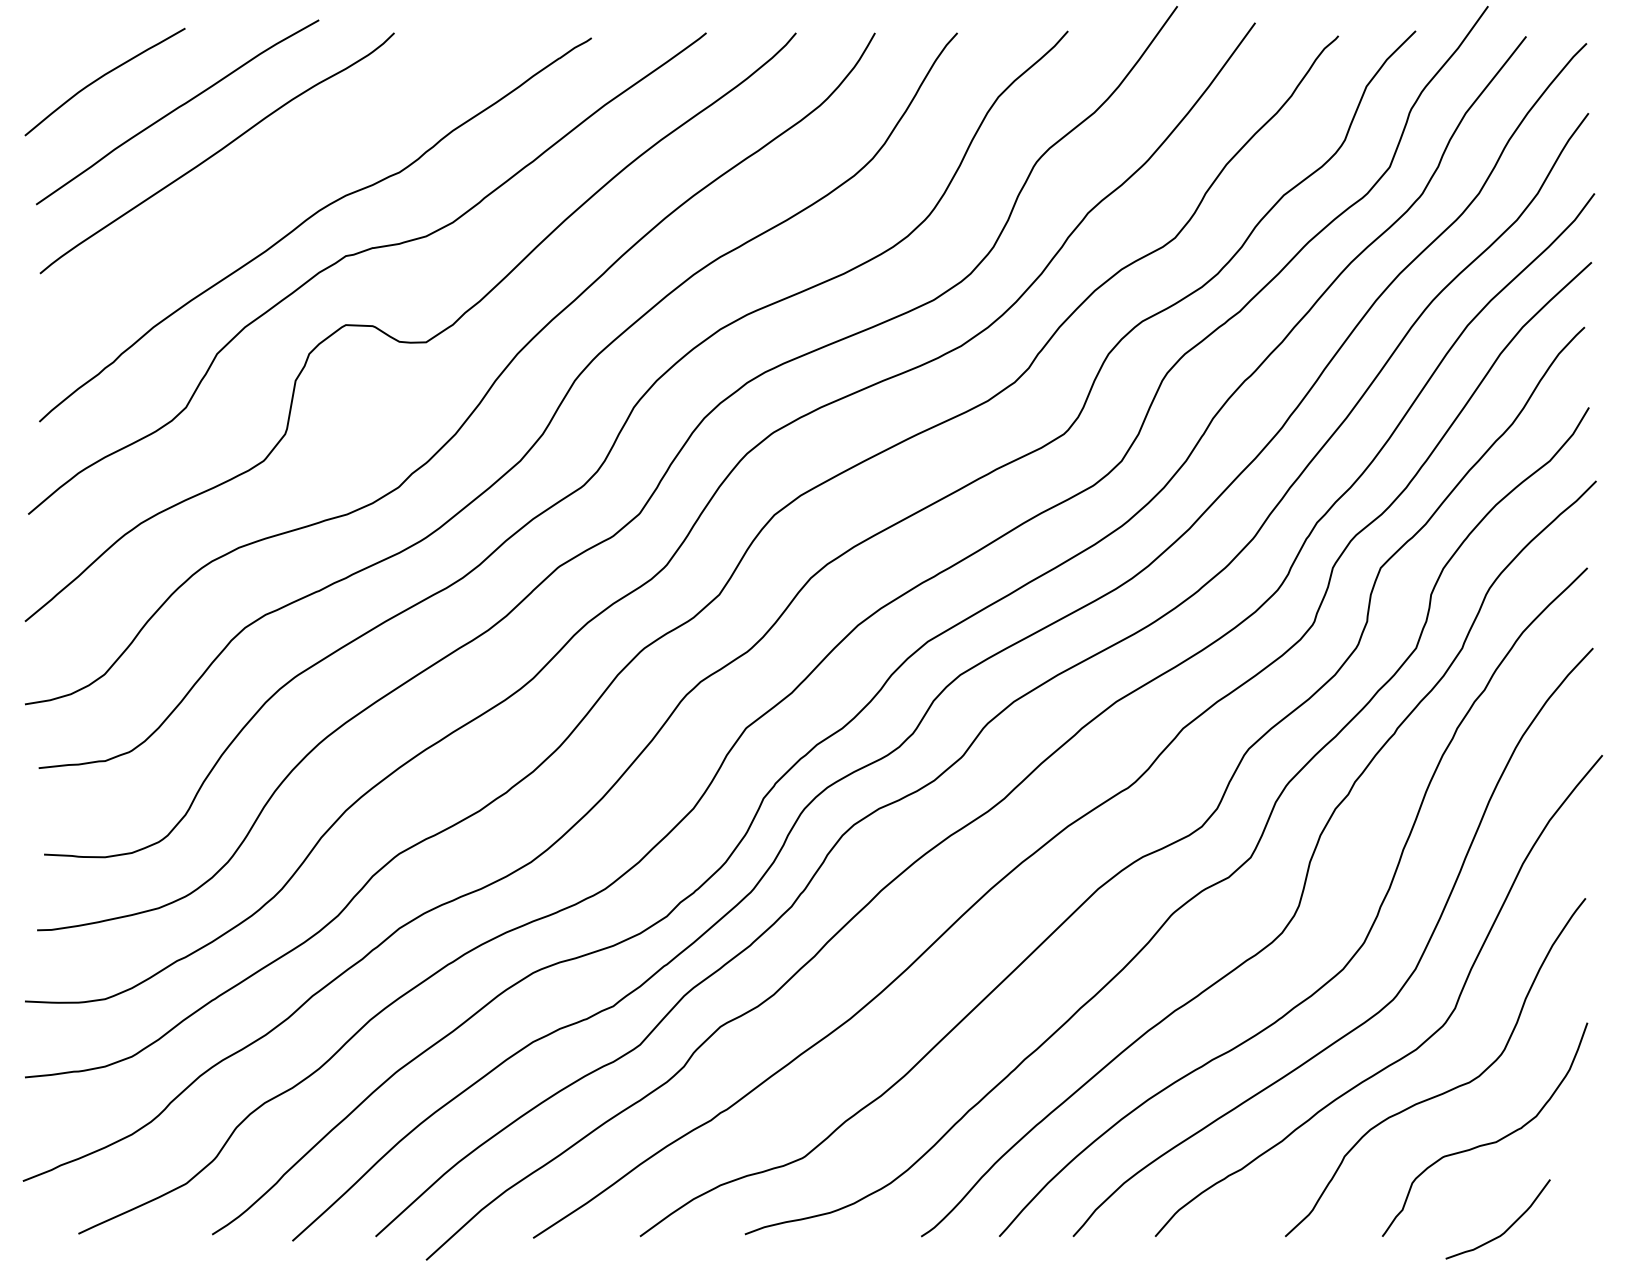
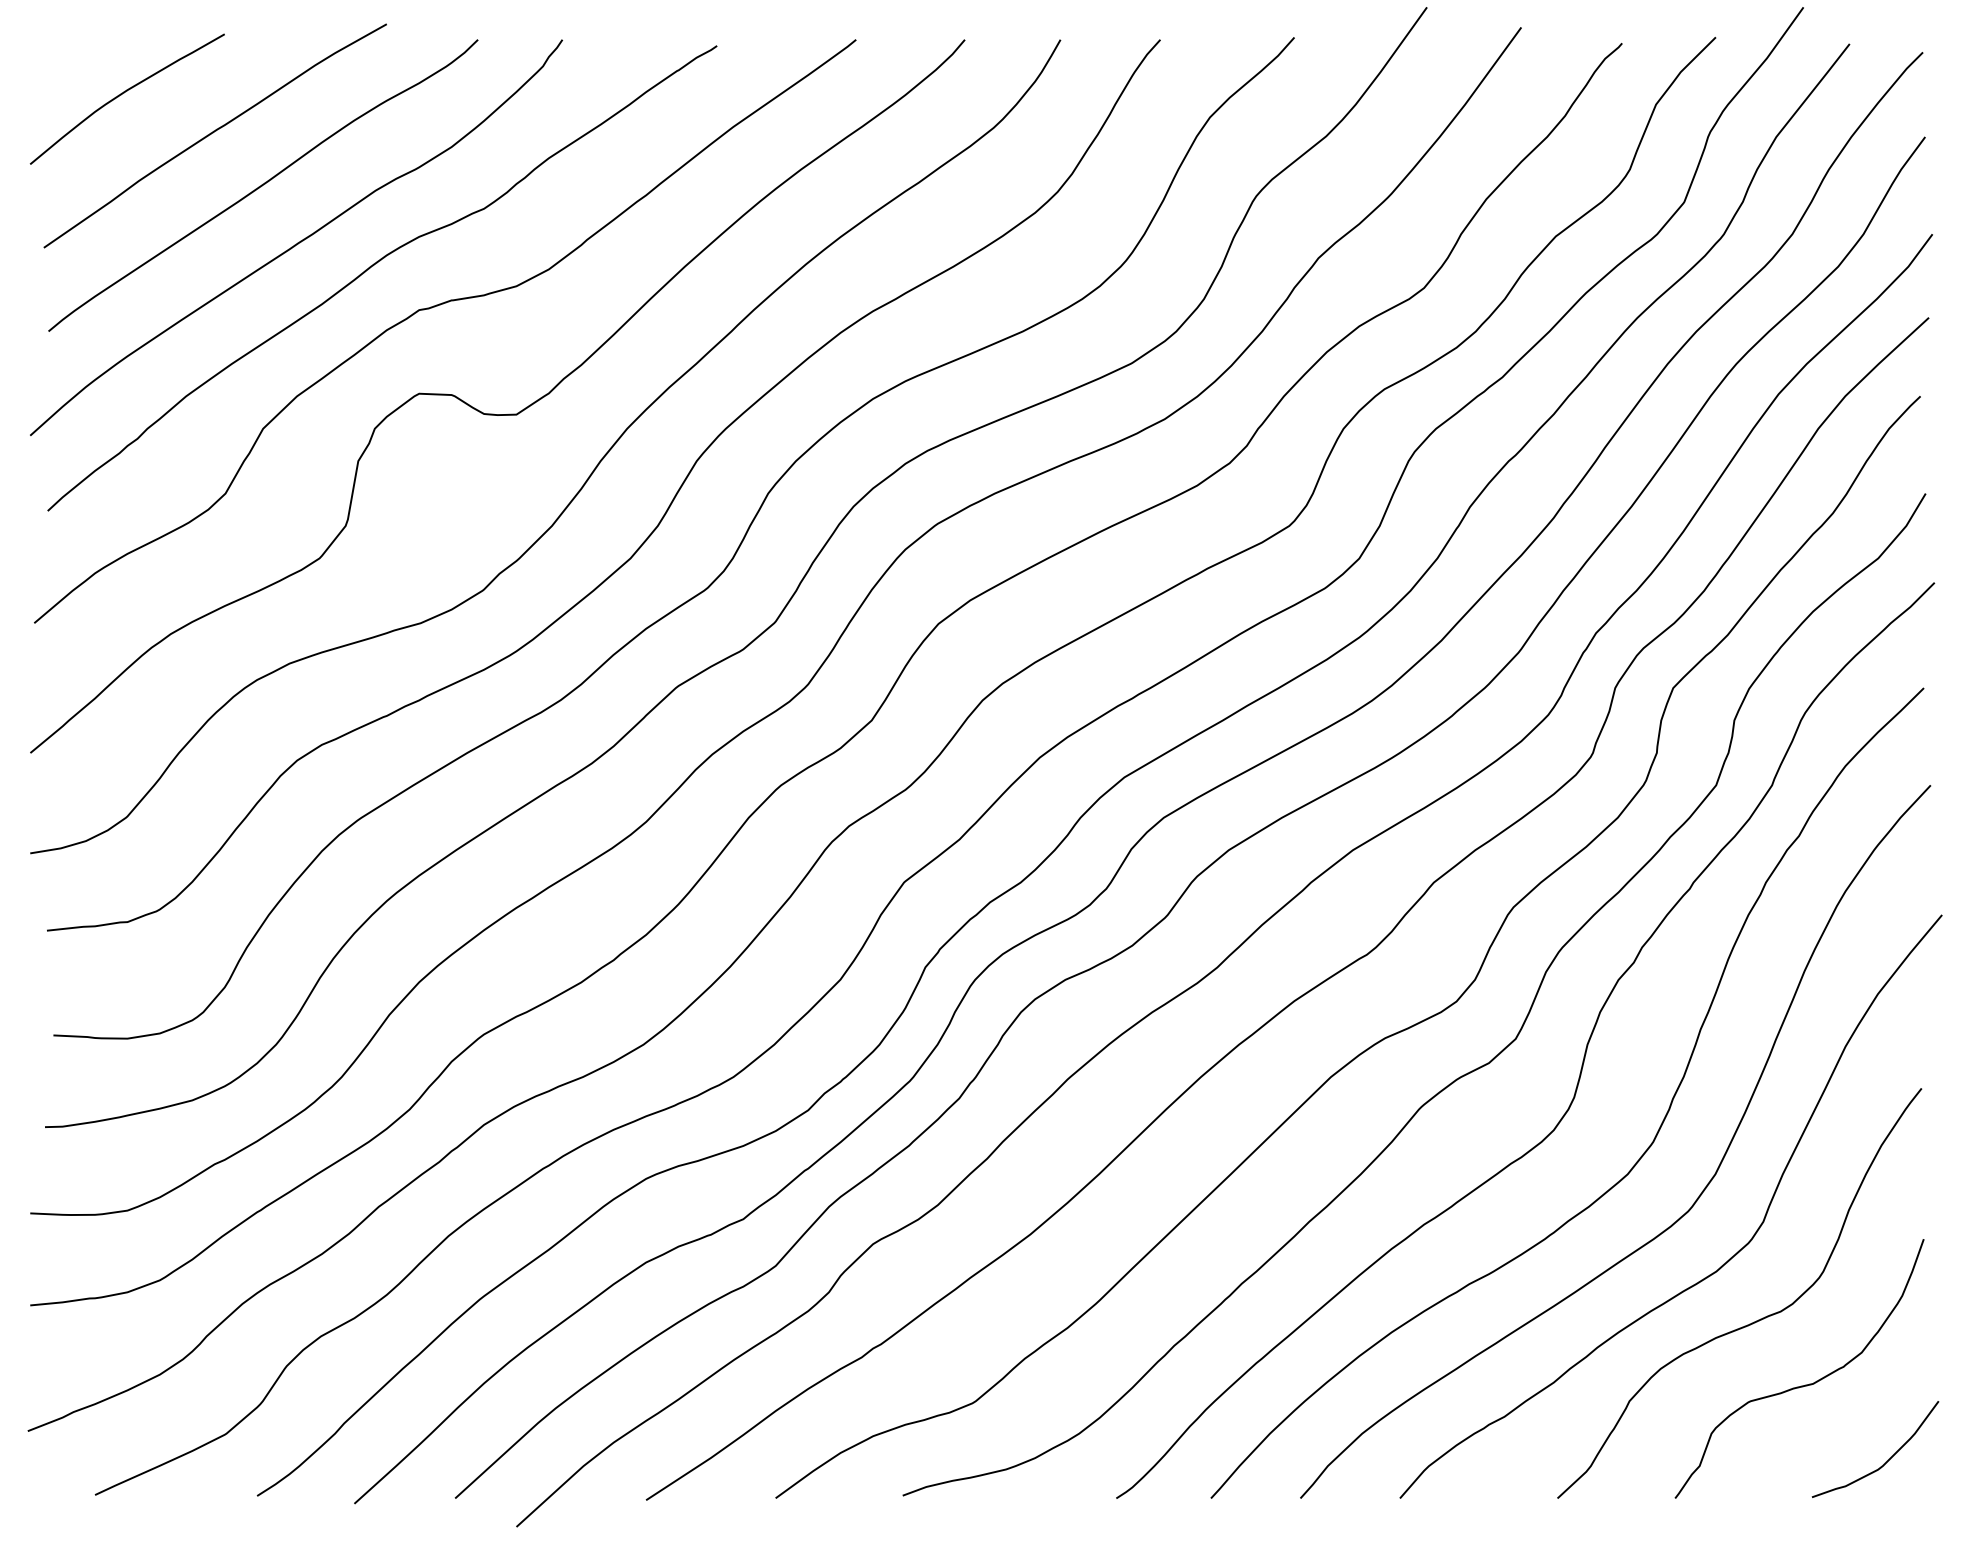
curve: (247, 198) -> (300, 240), added
curve: (1508, 1228) -> (1887, 1460), moved

